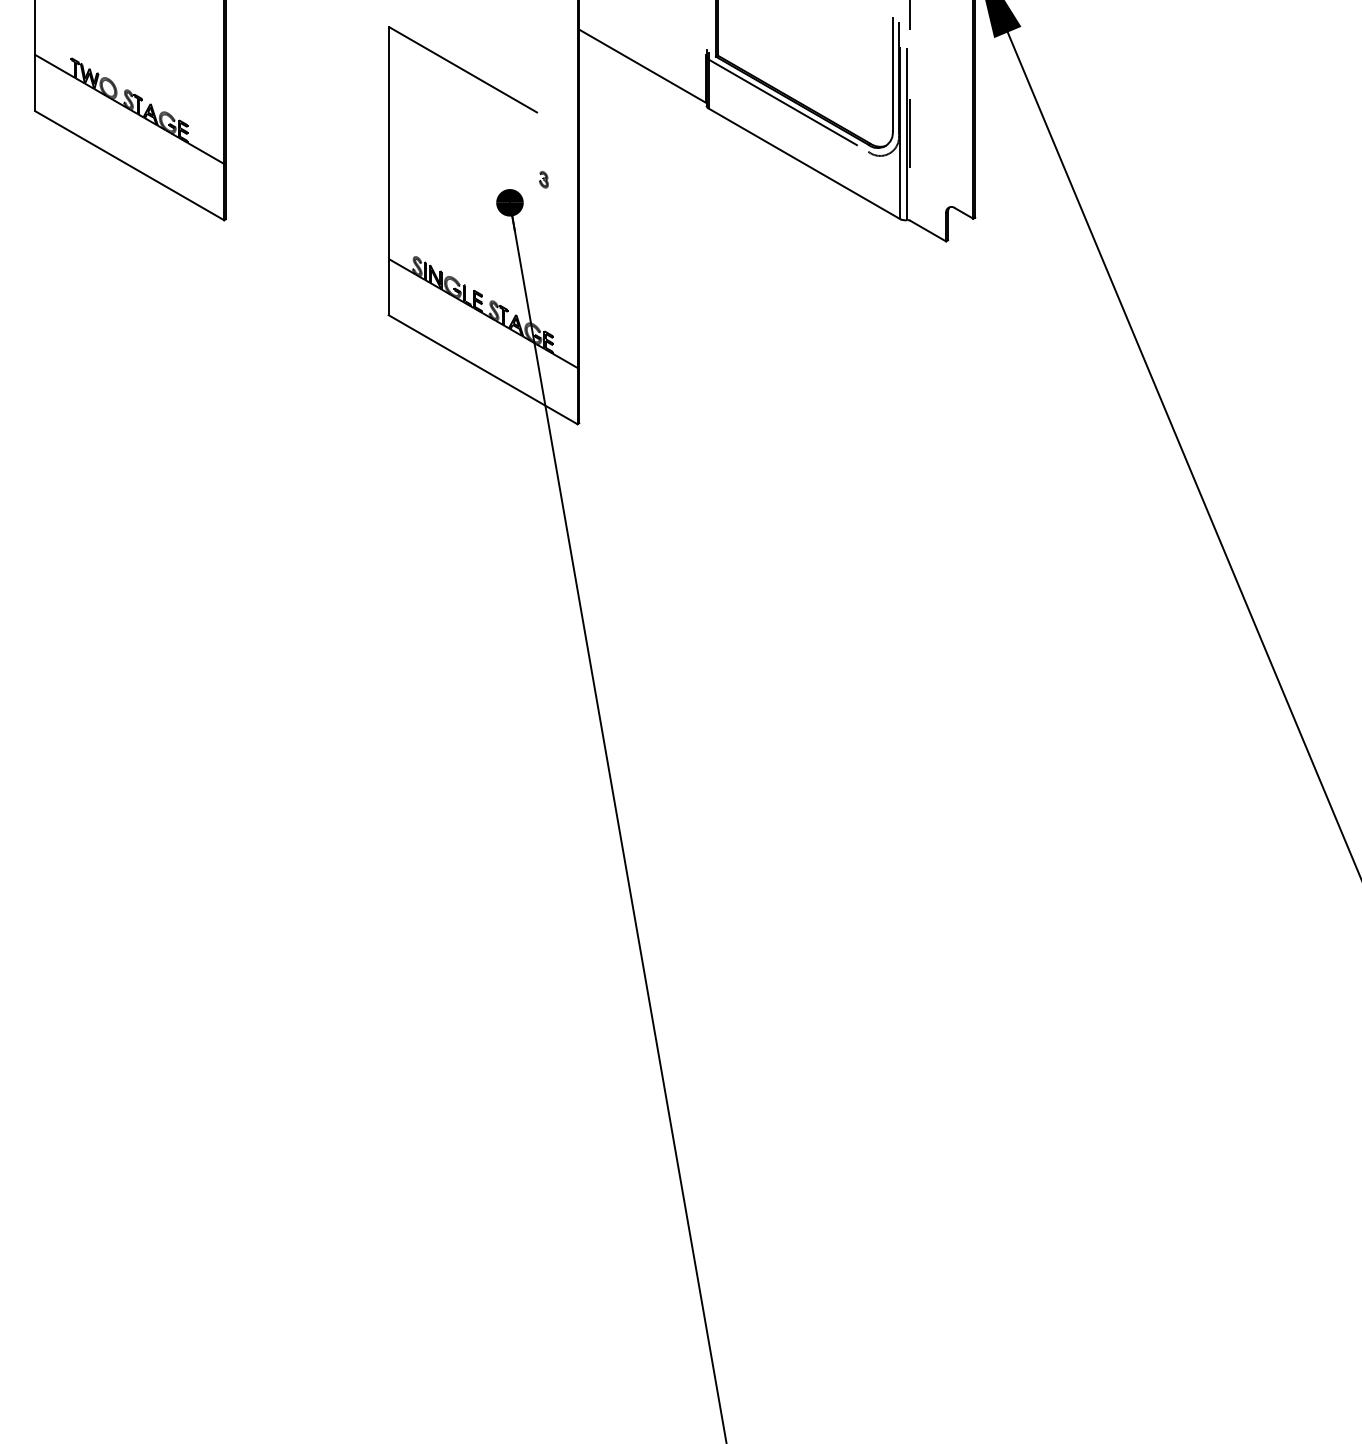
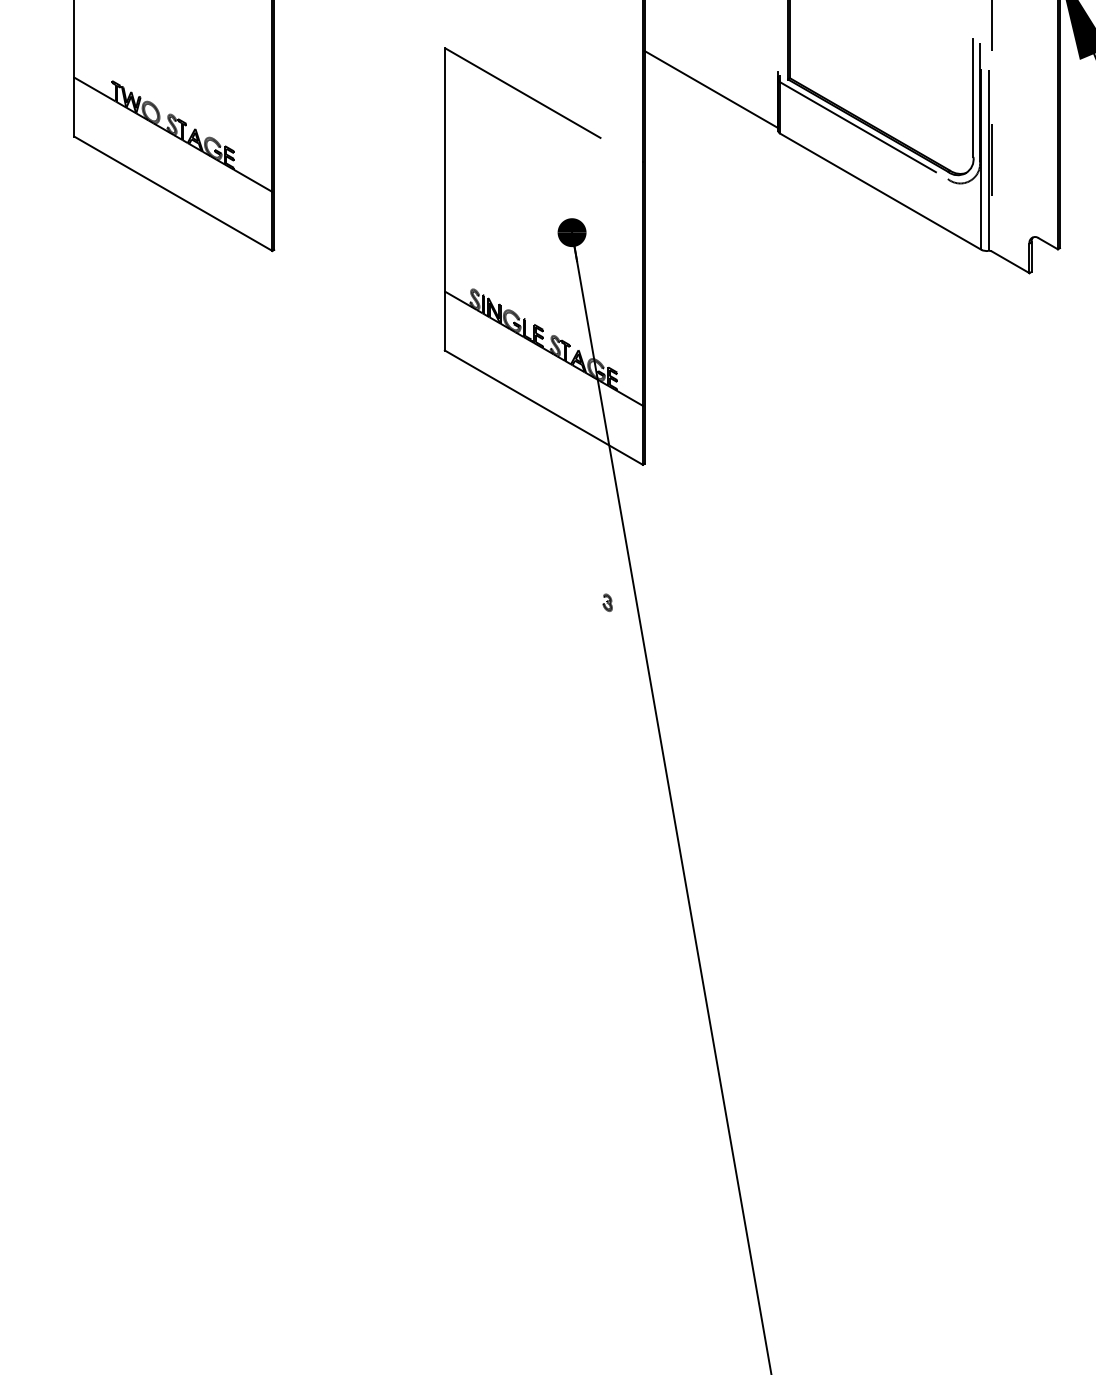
part: (543, 179) -> (607, 602), moved

